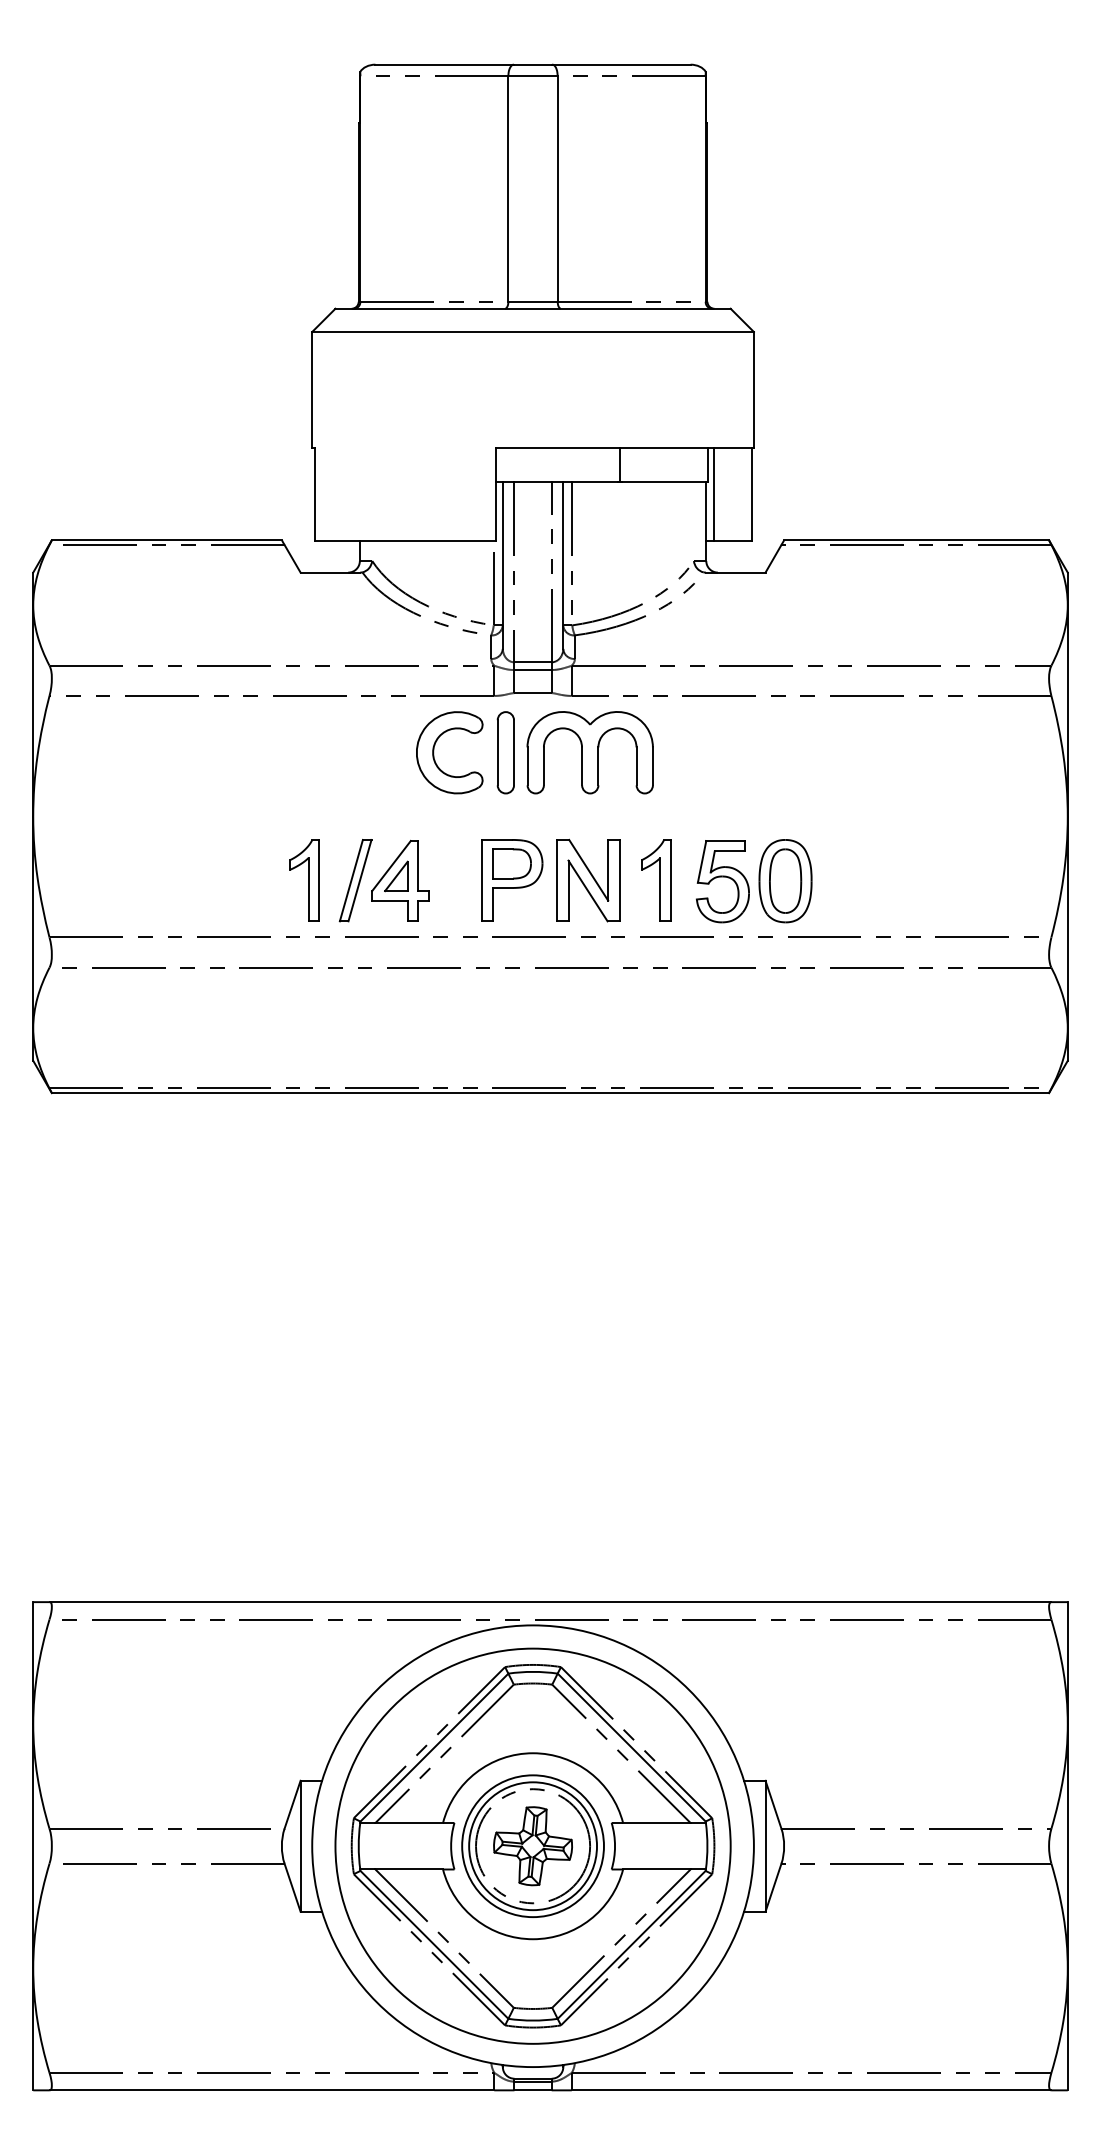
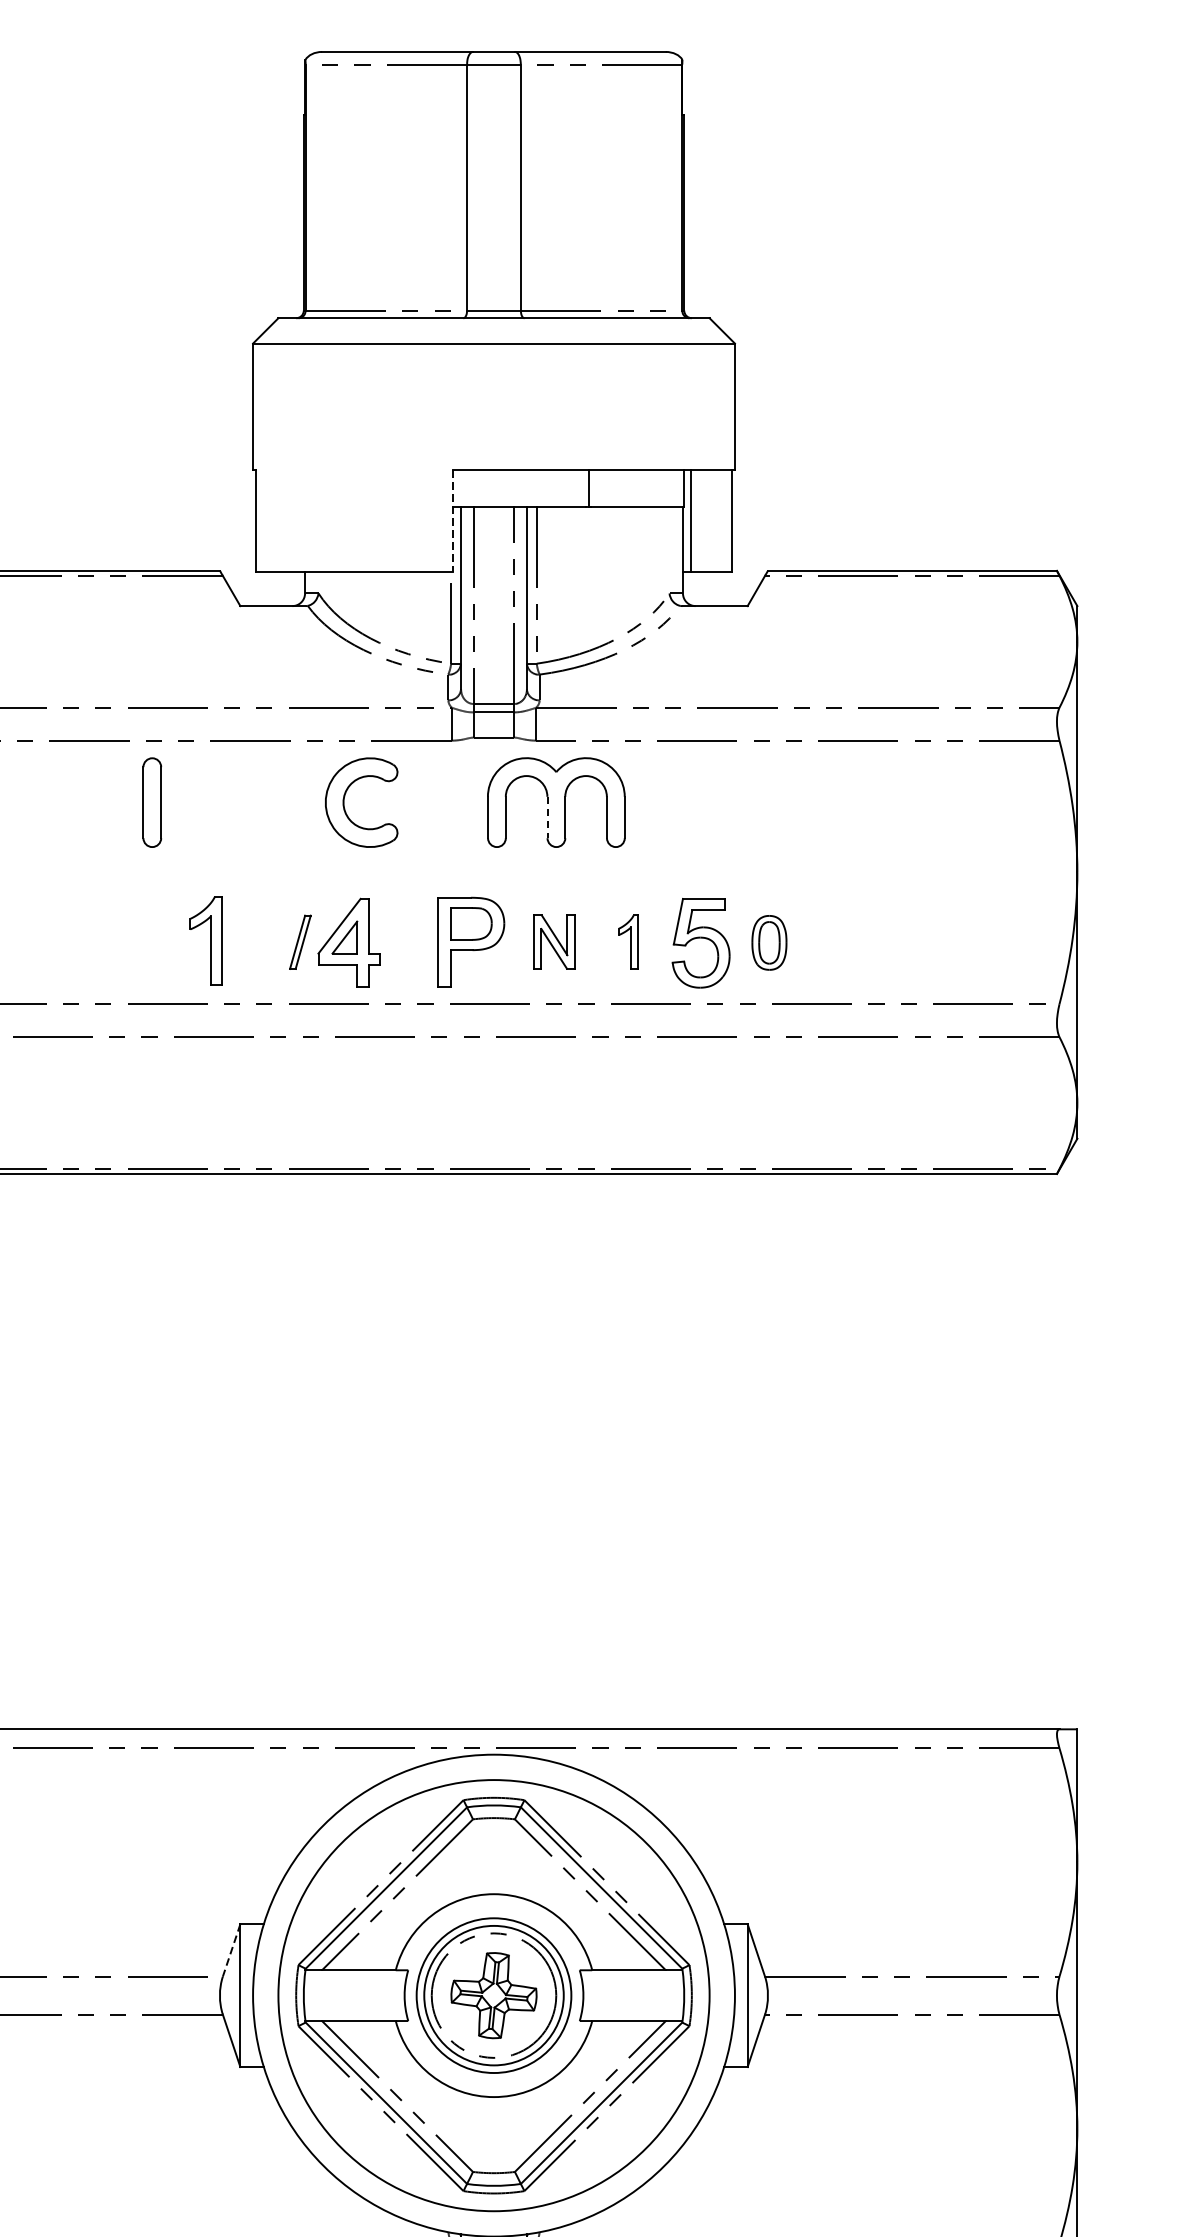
line: (495, 495) -> (453, 521), solid -> dashed
part: (434, 752) -> (345, 802), moved
part: (505, 752) -> (151, 802), moved
line: (582, 766) -> (547, 817), solid -> dashed
part: (304, 880) -> (206, 940), moved
part: (355, 880) -> (300, 942), size x0.6
part: (588, 880) -> (554, 942), size x0.6
part: (656, 880) -> (628, 942), size x0.6
part: (785, 881) -> (769, 943), size x0.6
line: (292, 1805) -> (231, 1951), solid -> dashed

